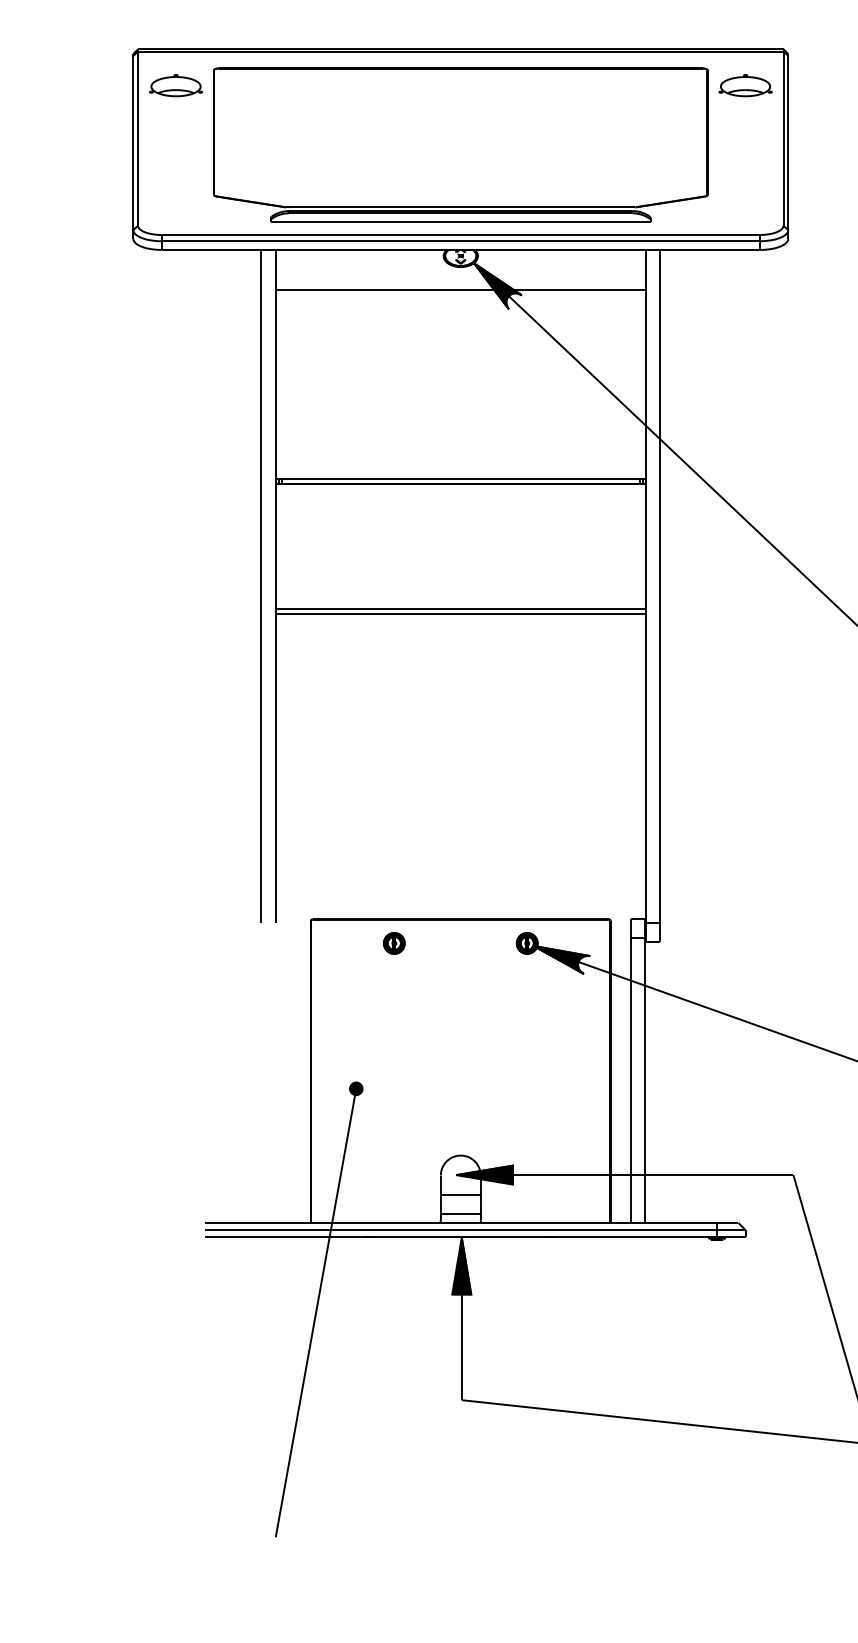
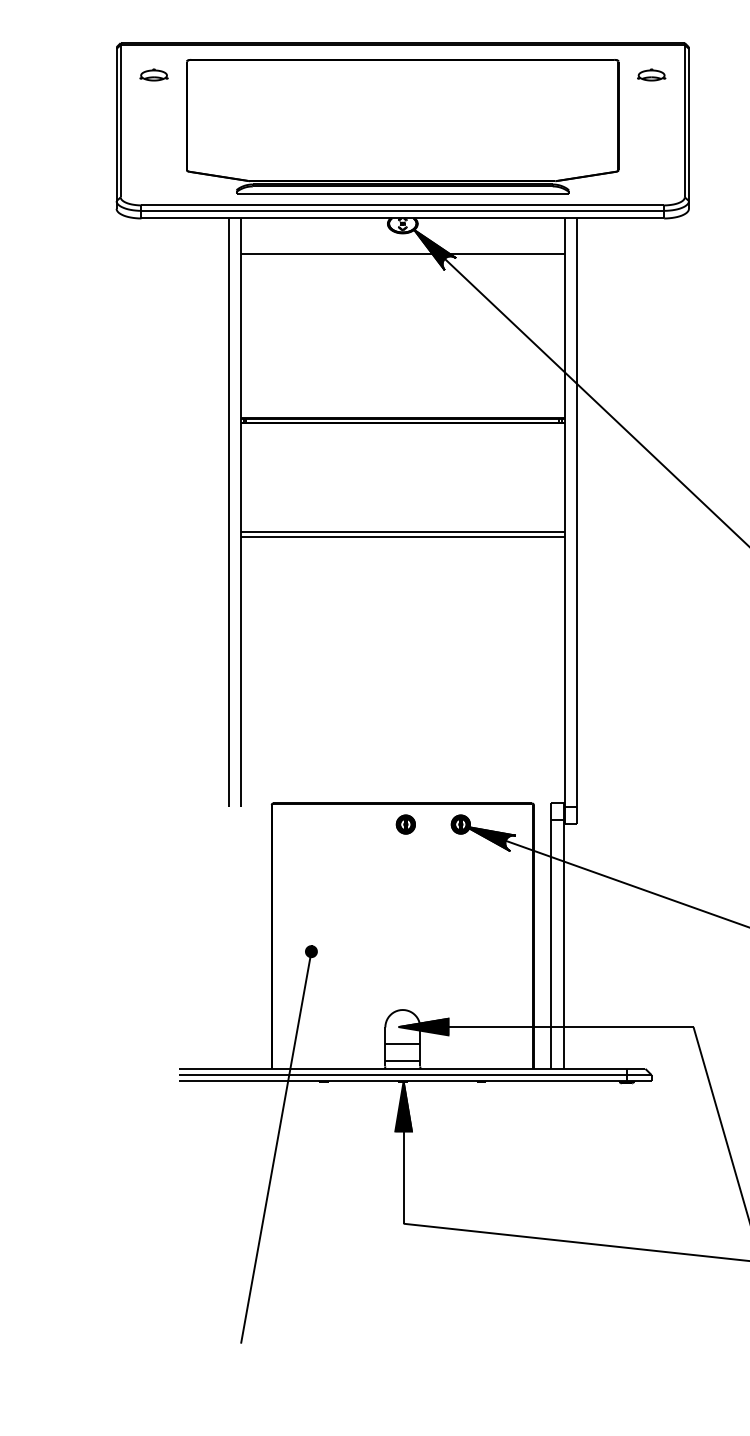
part: (176, 85) -> (154, 74), size x0.6
part: (745, 85) -> (651, 74), size x0.6
part: (394, 943) -> (406, 824), moved

